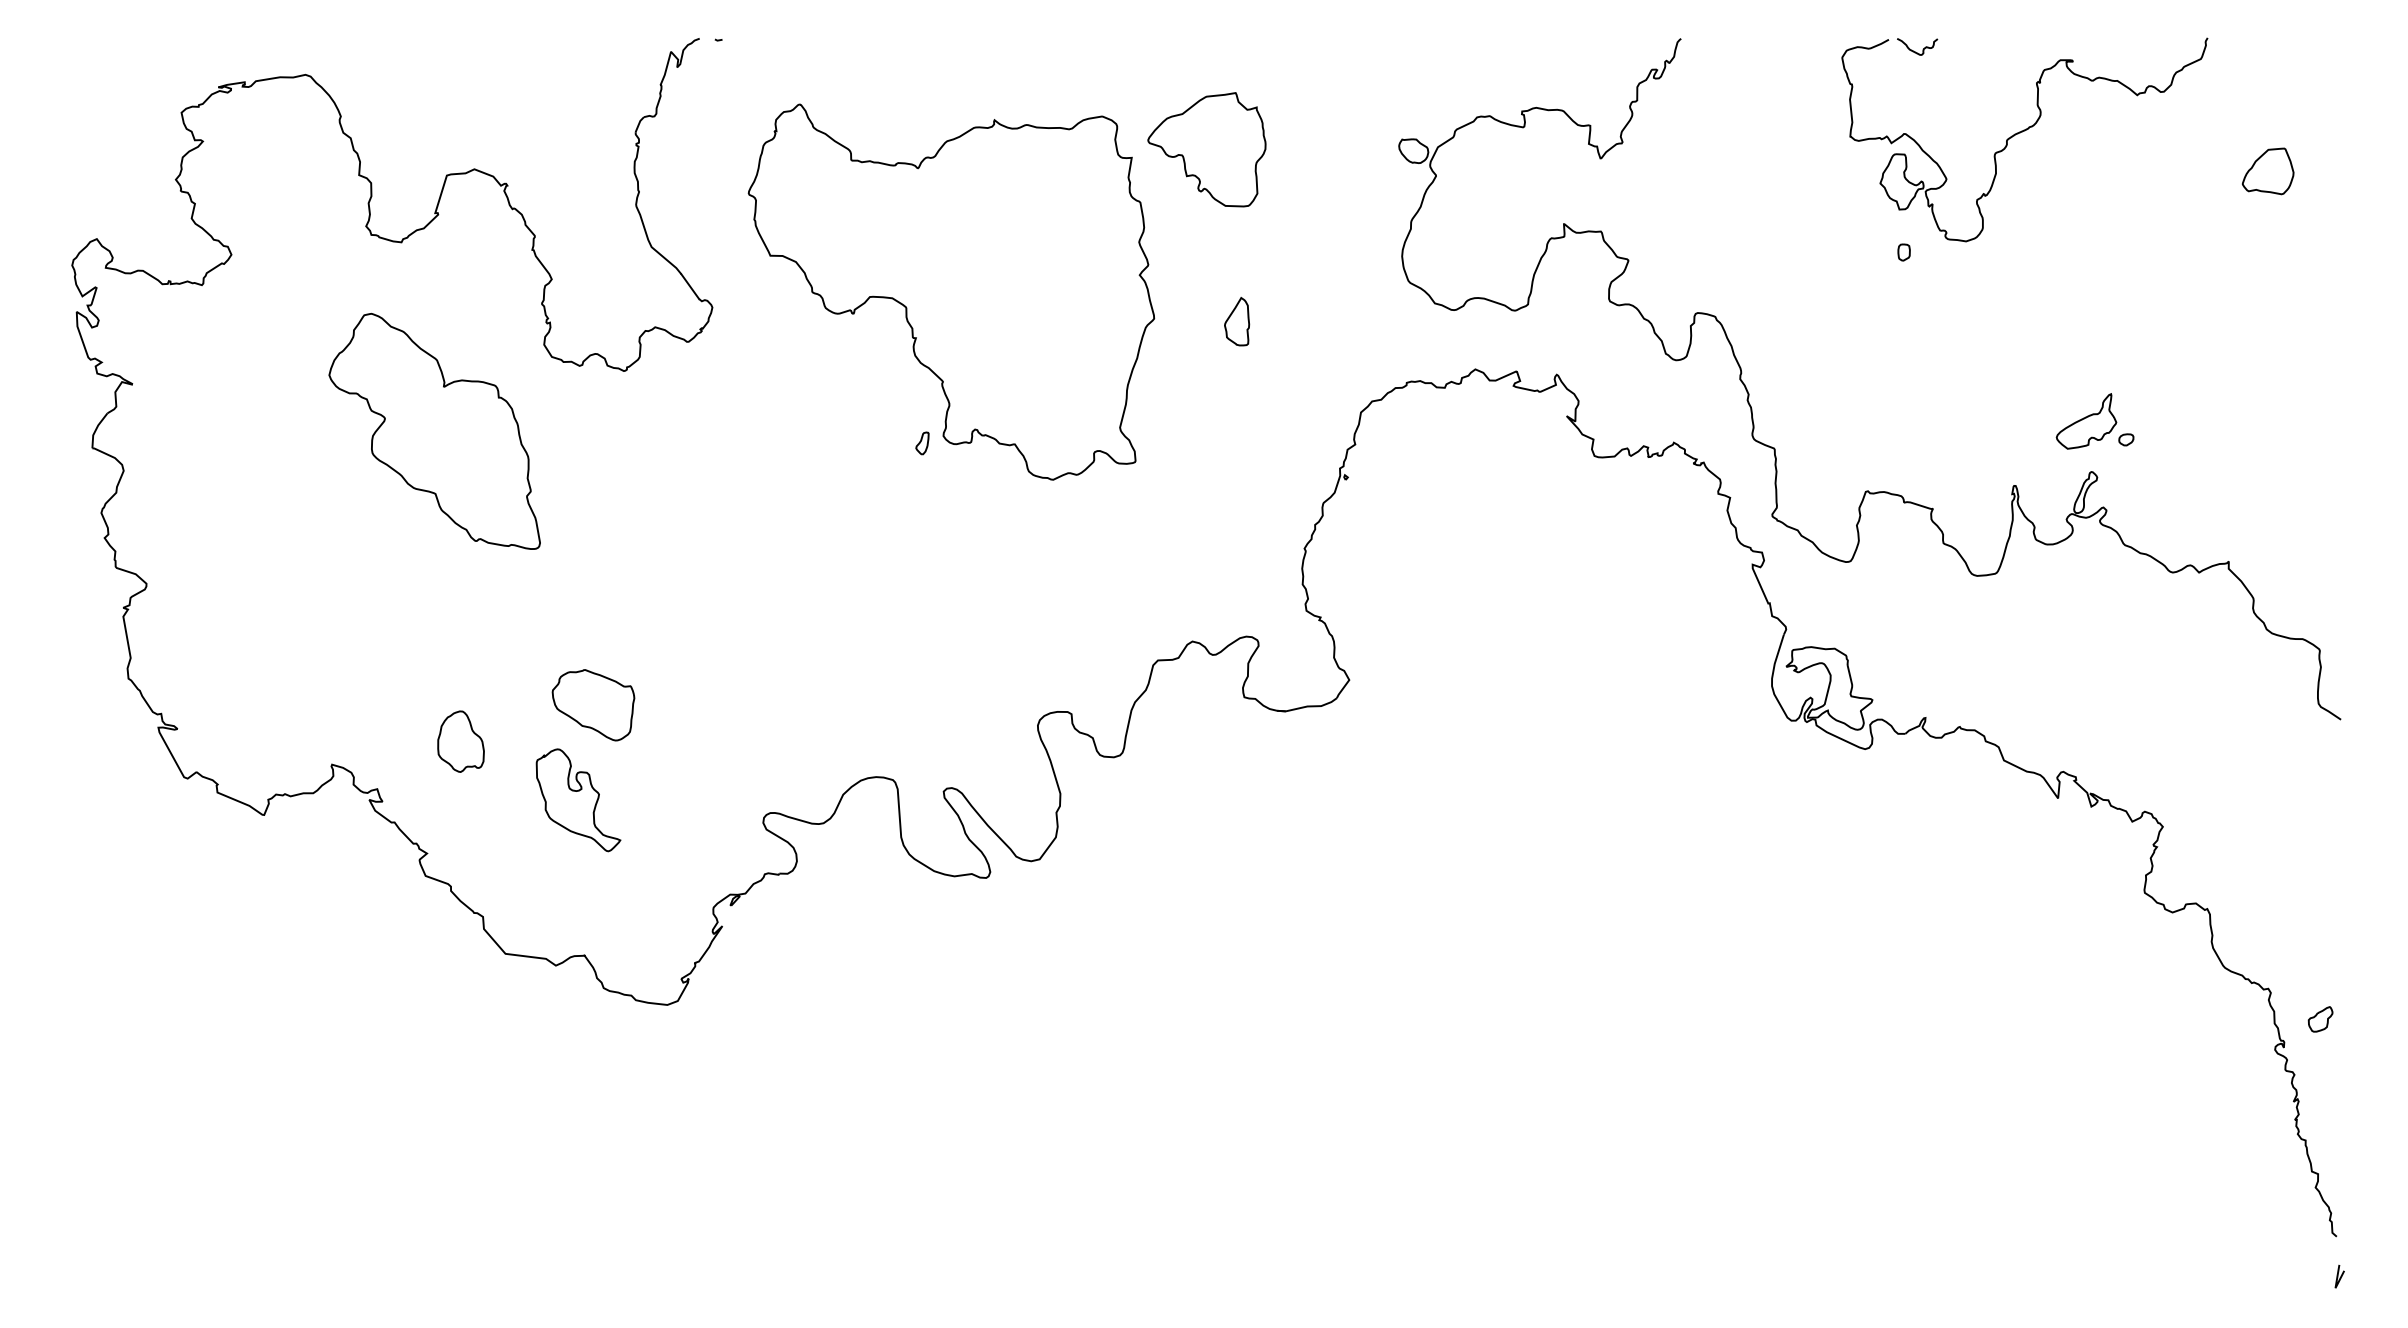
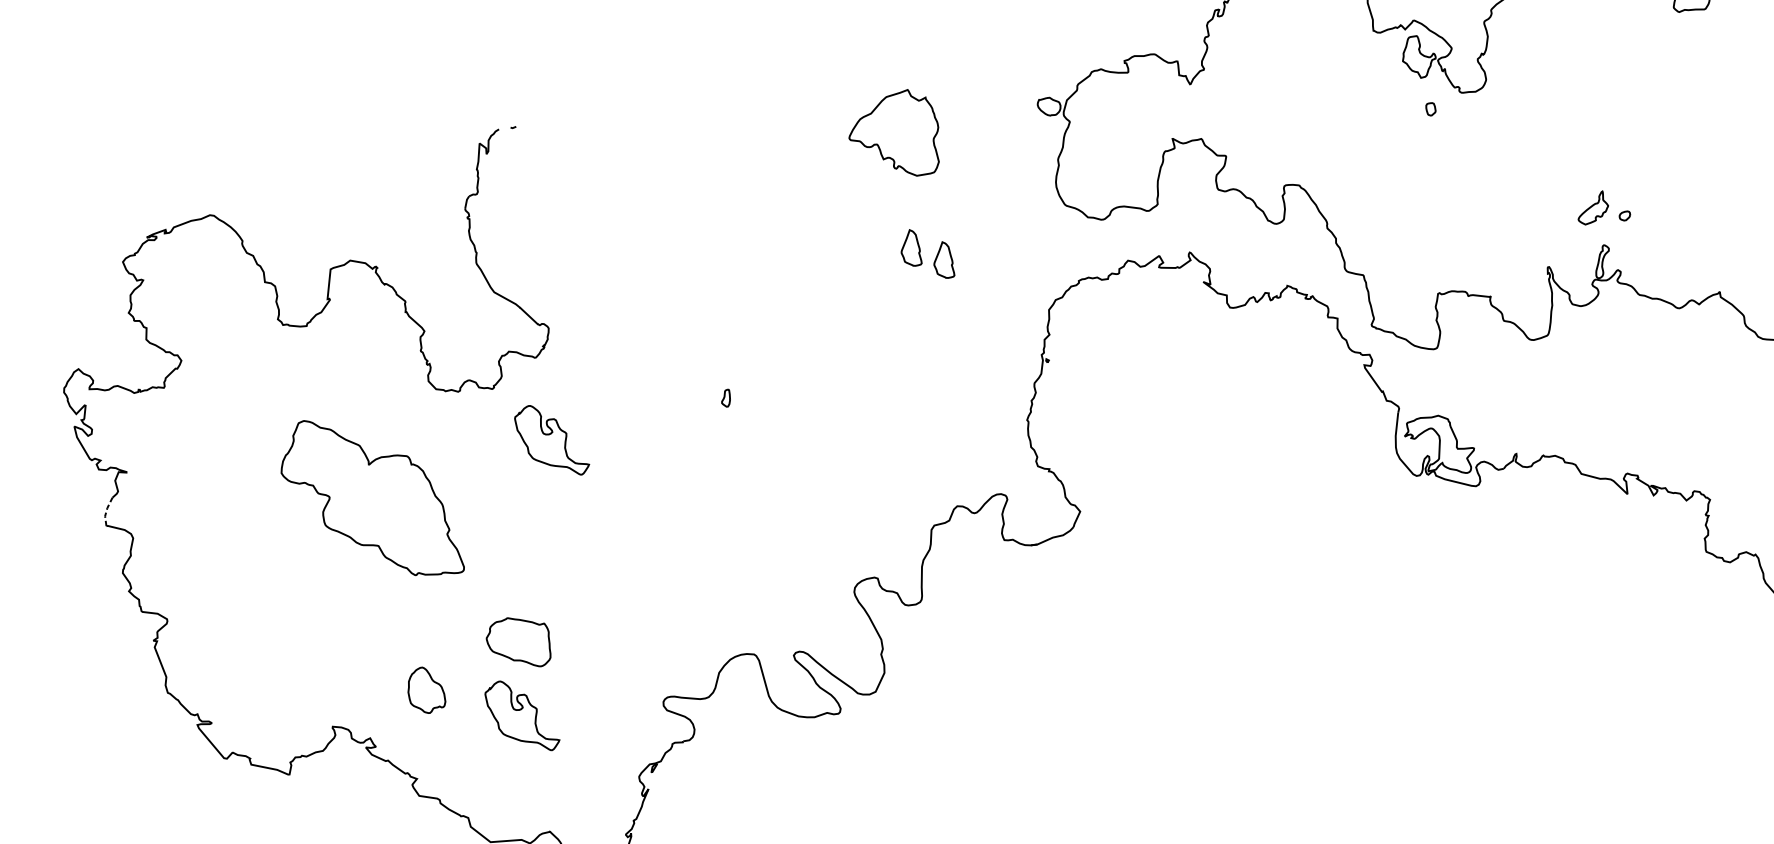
part: (951, 291) -> (724, 280), removed
part: (1198, 297) -> (910, 248), added
part: (2086, 421) -> (1592, 208), size x0.7
line: (96, 429) -> (106, 511), solid -> dashed
part: (434, 430) -> (368, 498), moved
part: (687, 453) -> (551, 441), added

